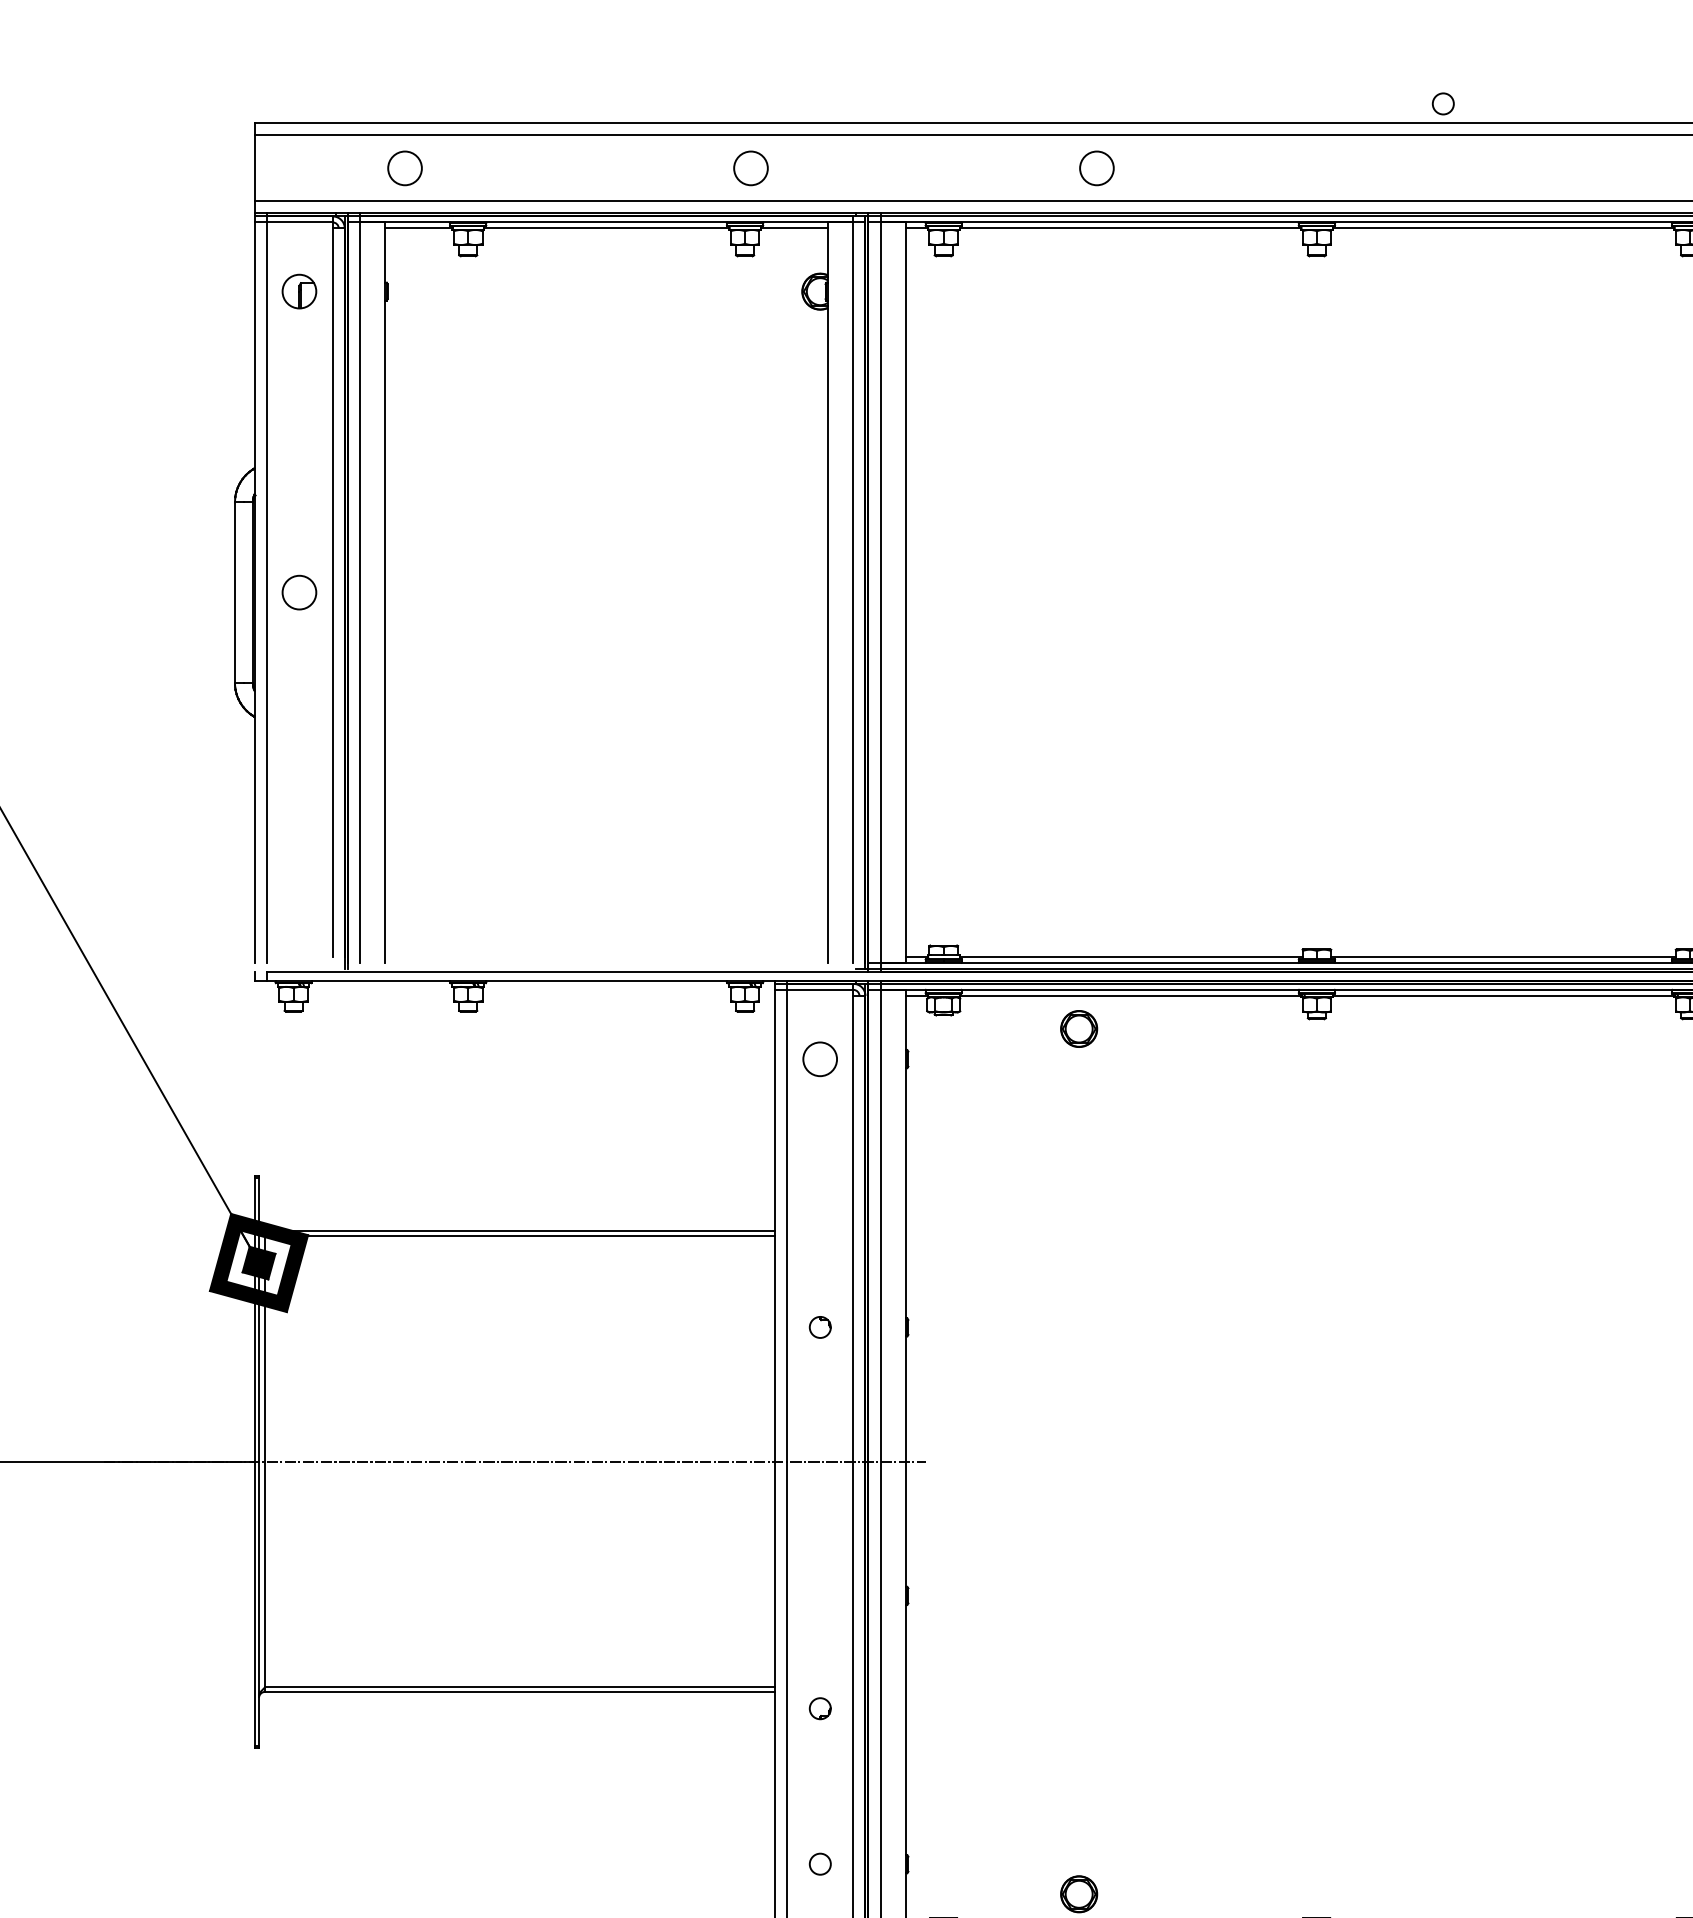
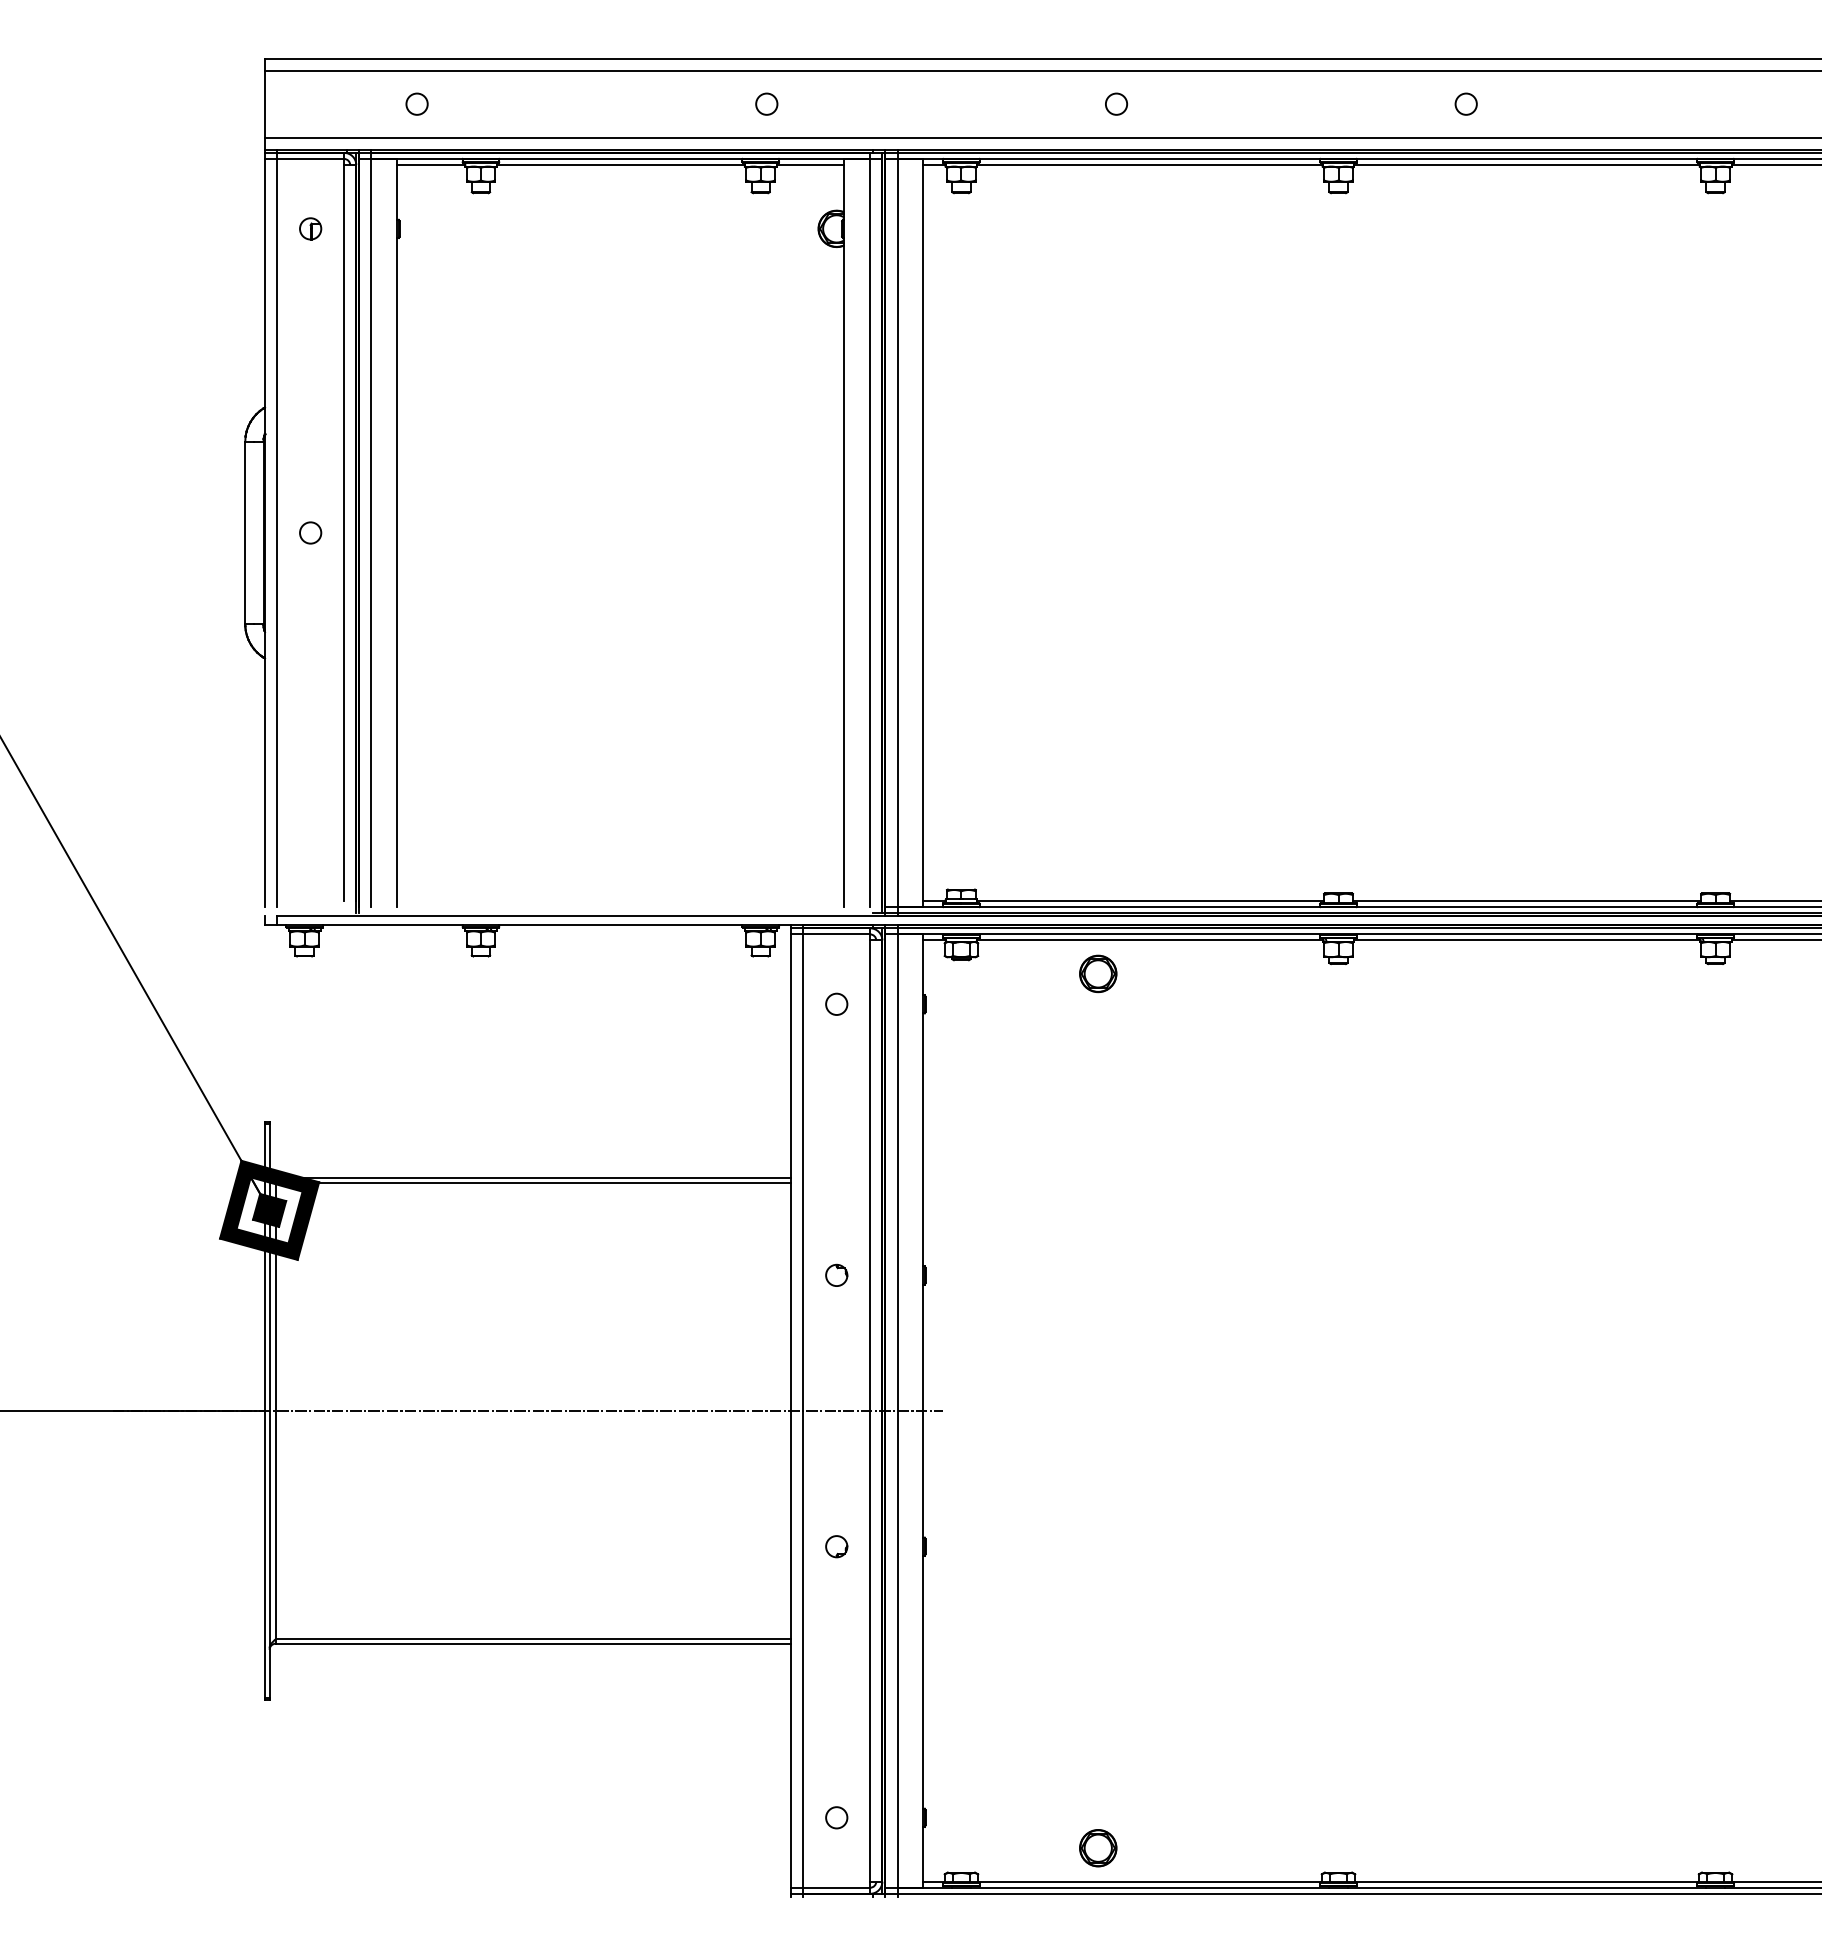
circle: (1442, 103) -> (1465, 103), moved
circle: (404, 167) -> (416, 103), size x0.62
circle: (750, 167) -> (766, 103), size x0.62
circle: (1097, 167) -> (1116, 103), size x0.62
part: (299, 291) -> (310, 228), size x0.62
circle: (299, 592) -> (310, 532), size x0.62
circle: (820, 1058) -> (836, 1003), size x0.62
part: (820, 1708) -> (836, 1546), moved

